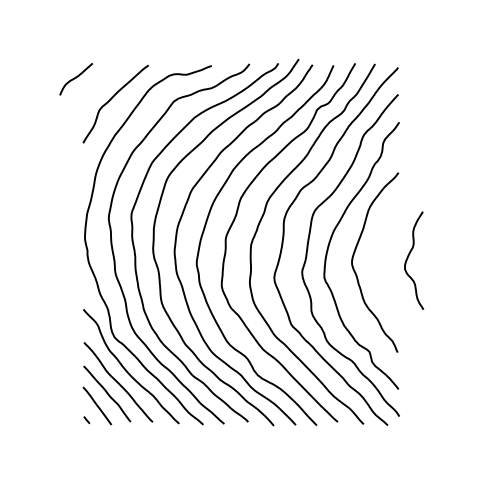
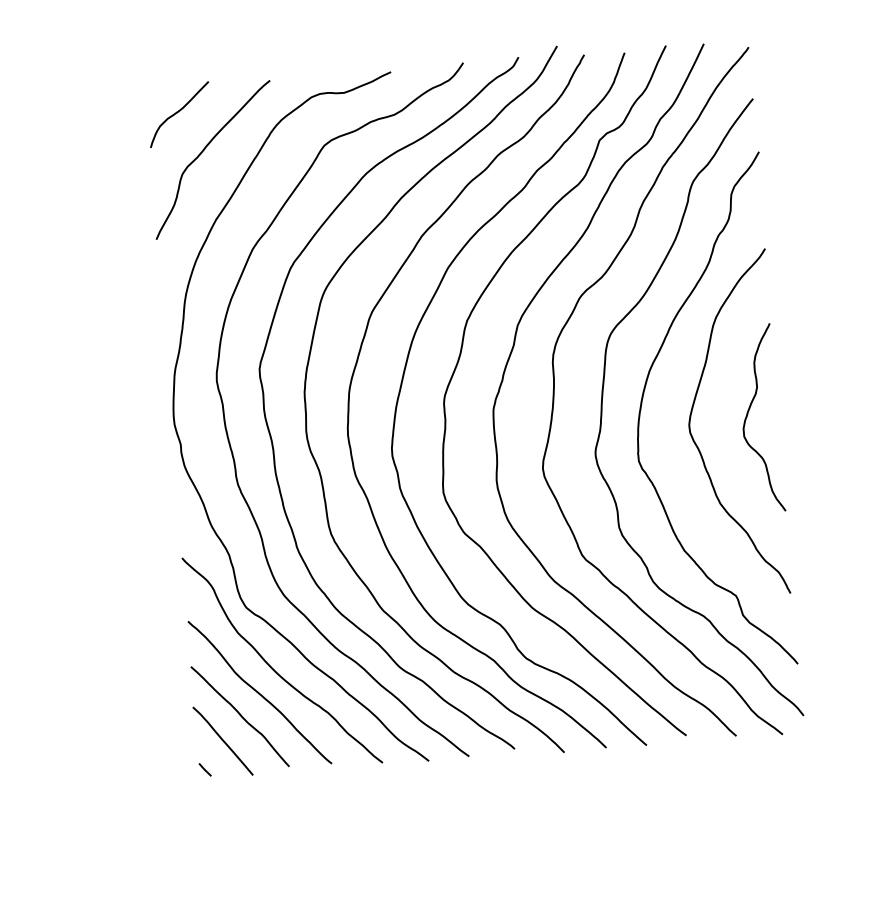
curve: (76, 78) -> (179, 113), moved
curve: (408, 258) -> (749, 415), moved

